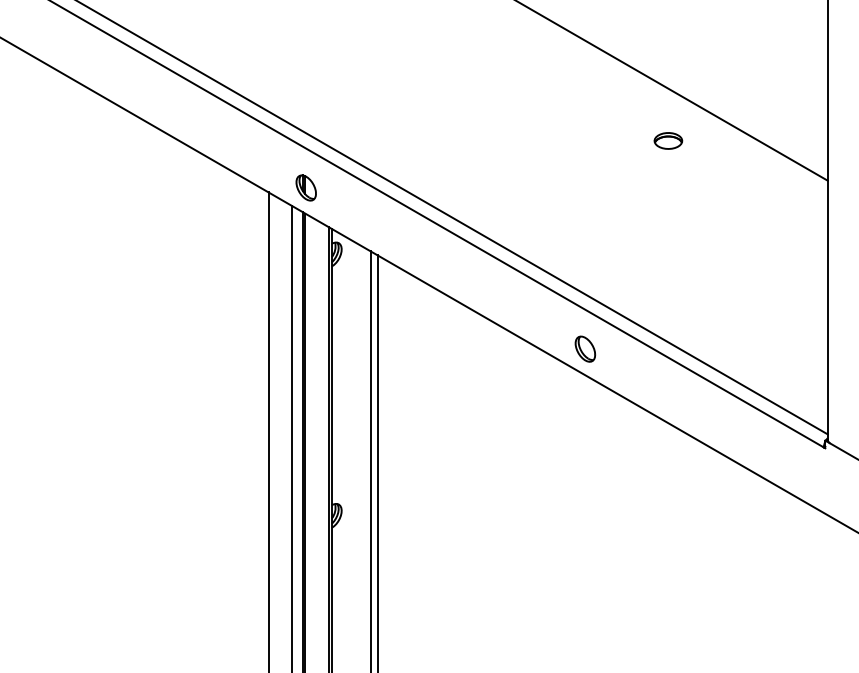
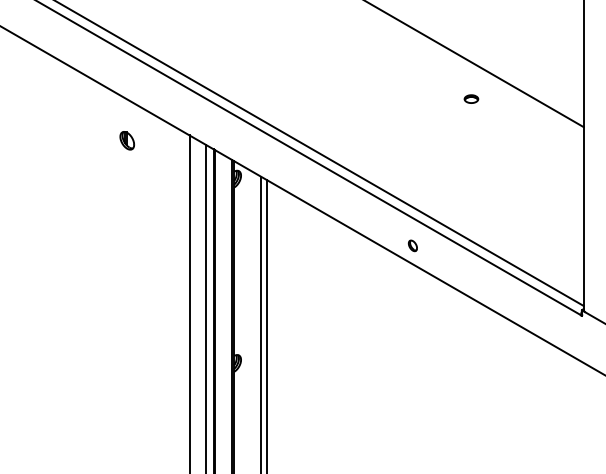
part: (668, 140) -> (471, 98), size x0.7
part: (305, 187) -> (126, 140), moved
part: (585, 348) -> (412, 245), size x0.6

